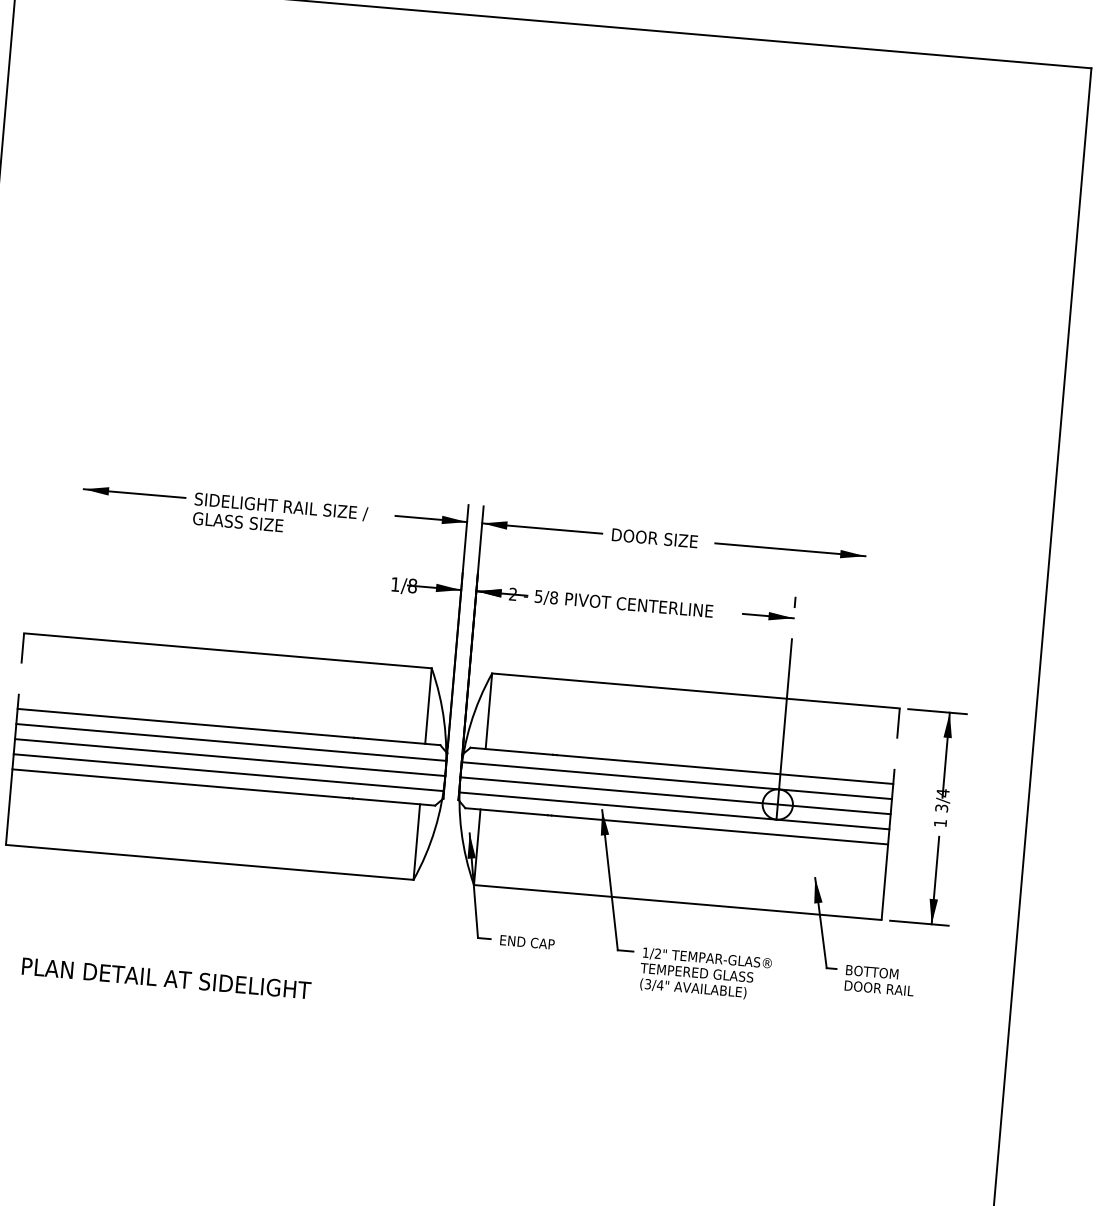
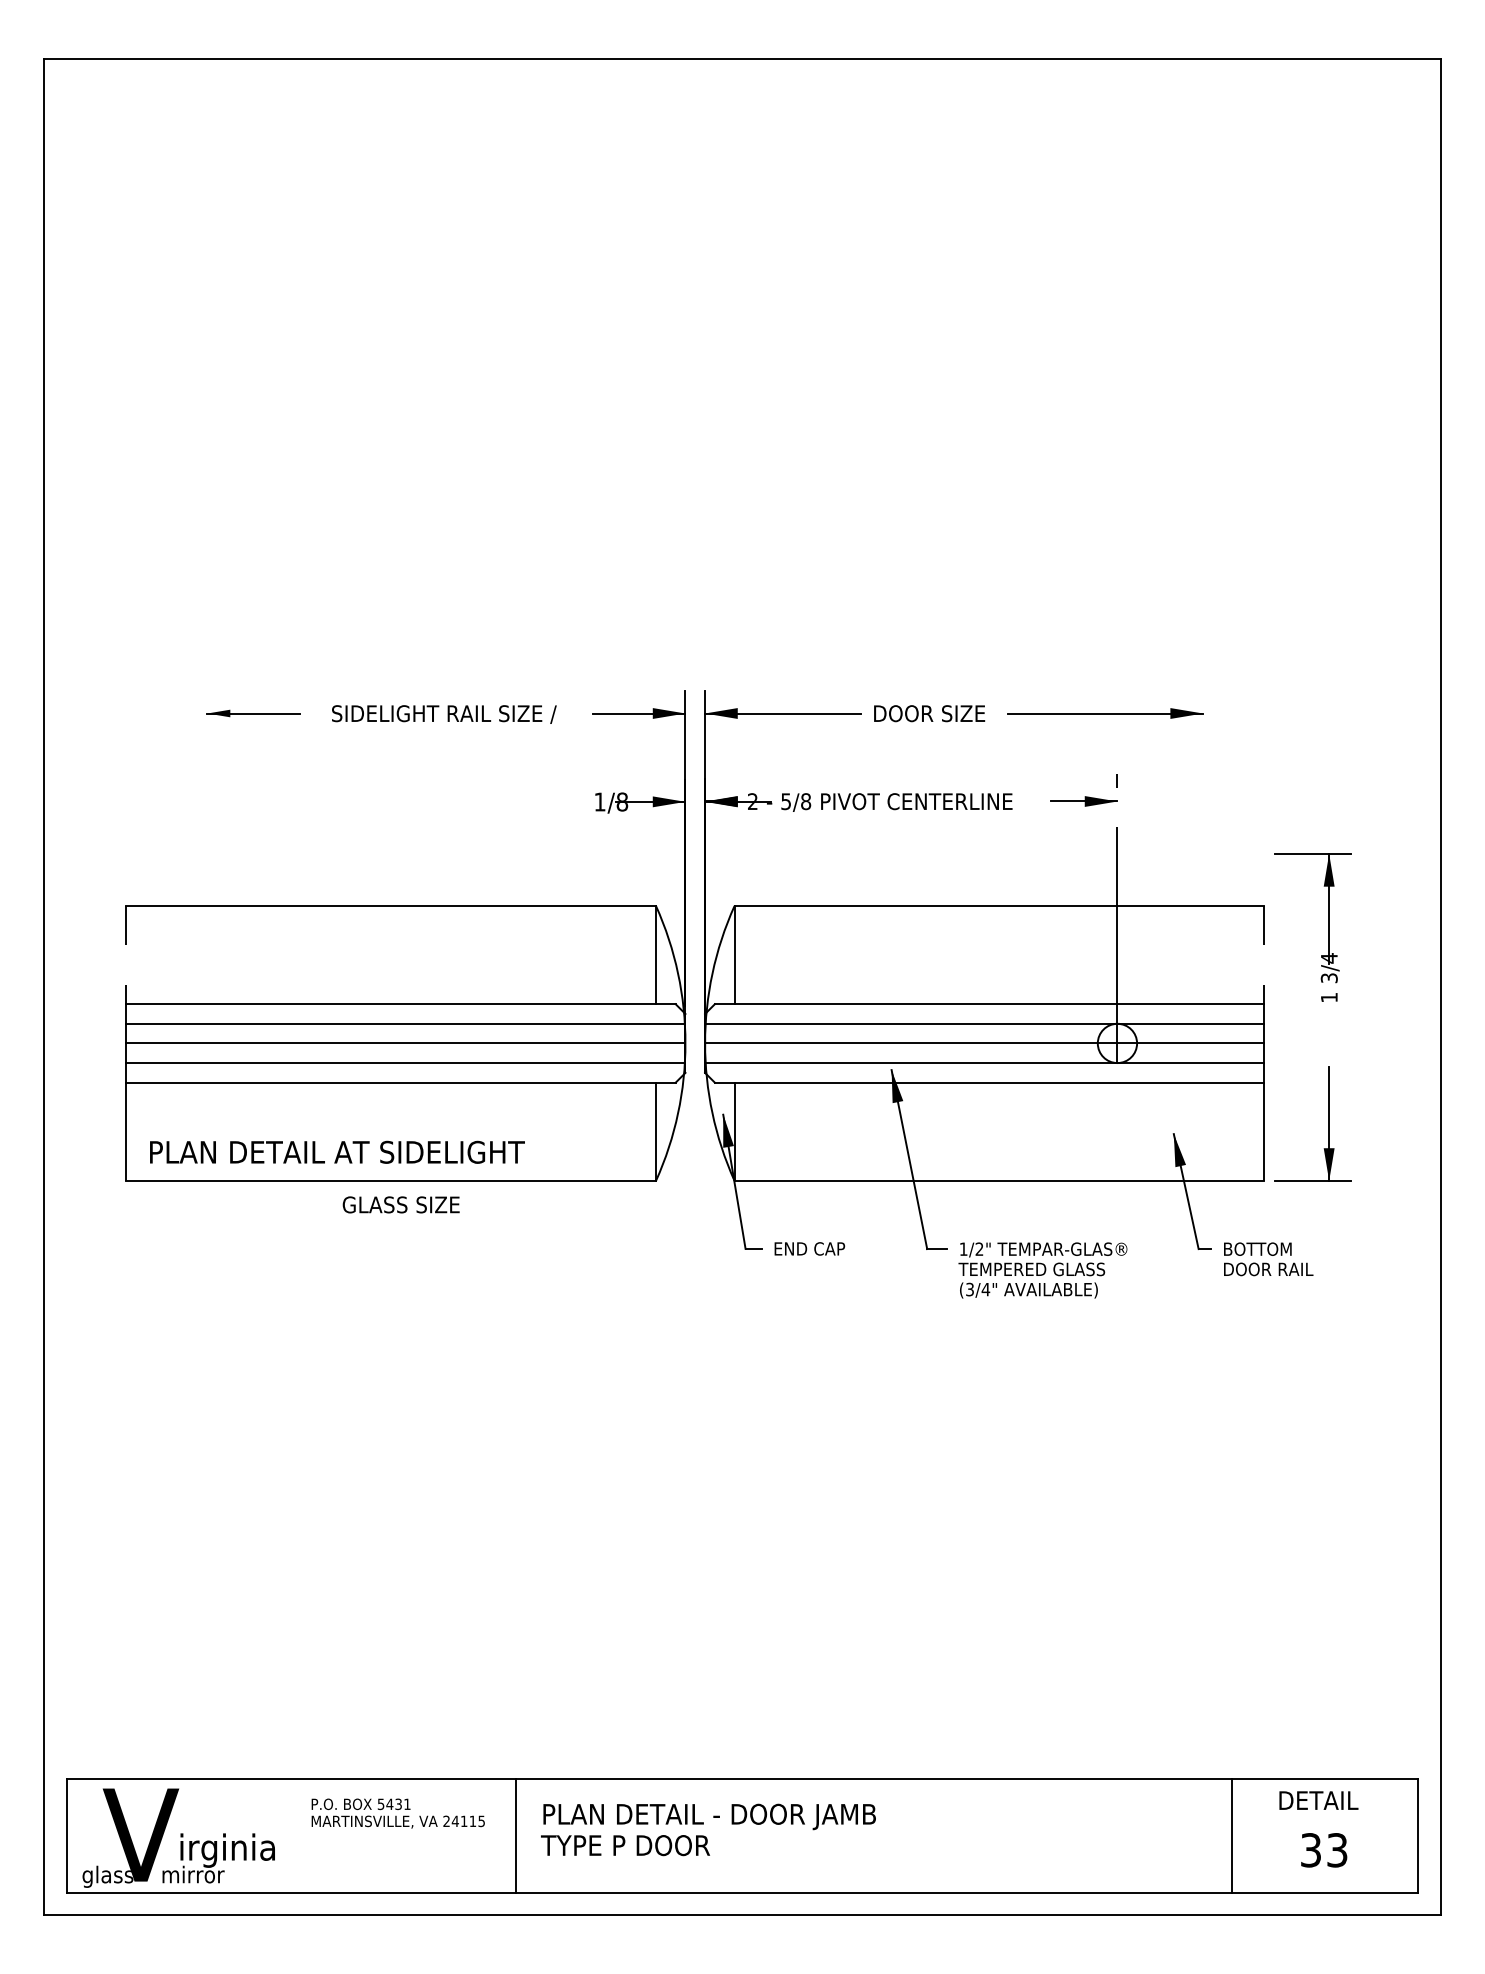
part: (134, 493) -> (253, 713), size x0.7
text: (237, 521) -> (400, 1204), moved
part: (944, 769) -> (1328, 927), moved
text: (166, 977) -> (337, 1151), moved

